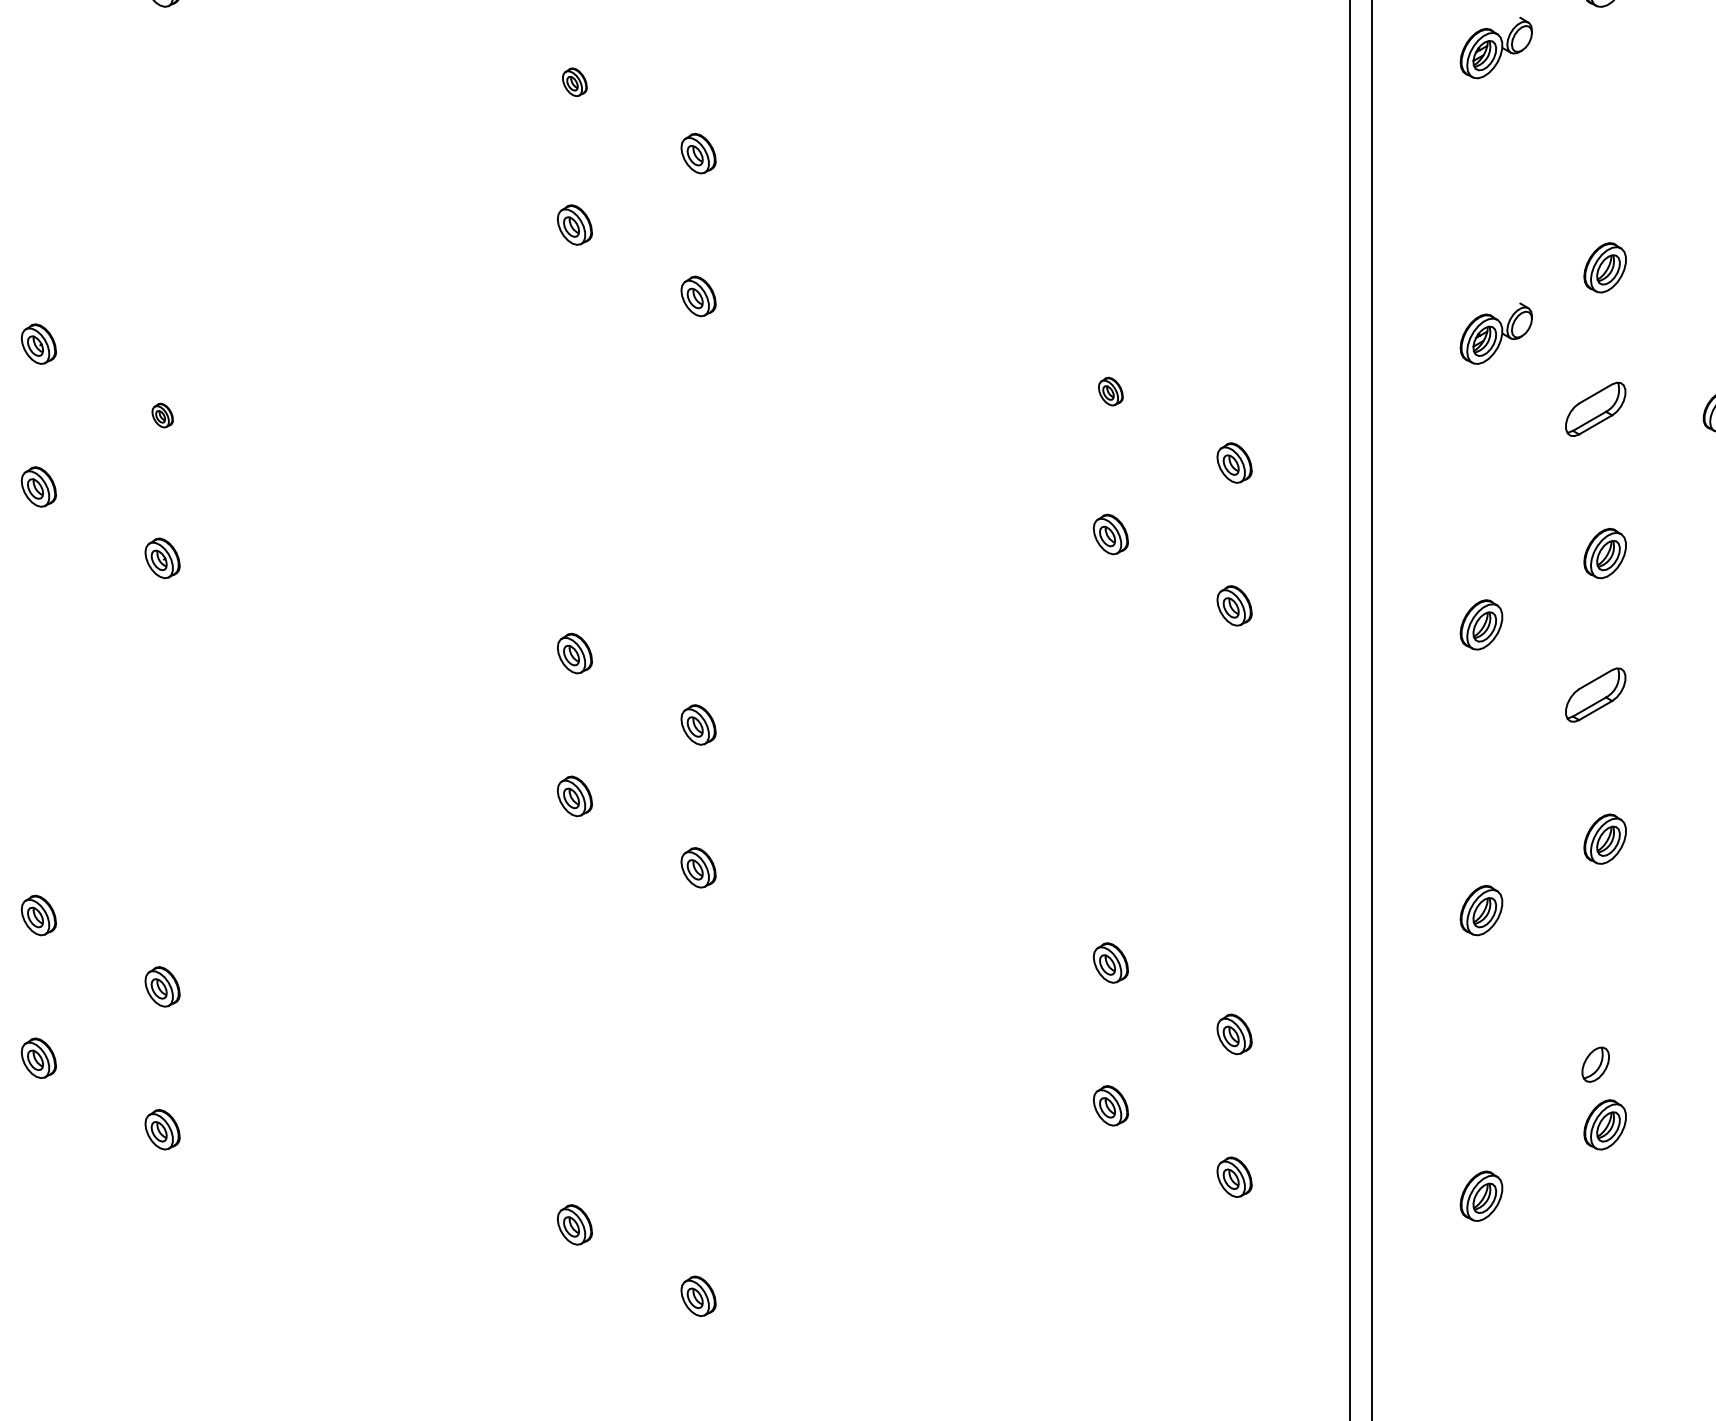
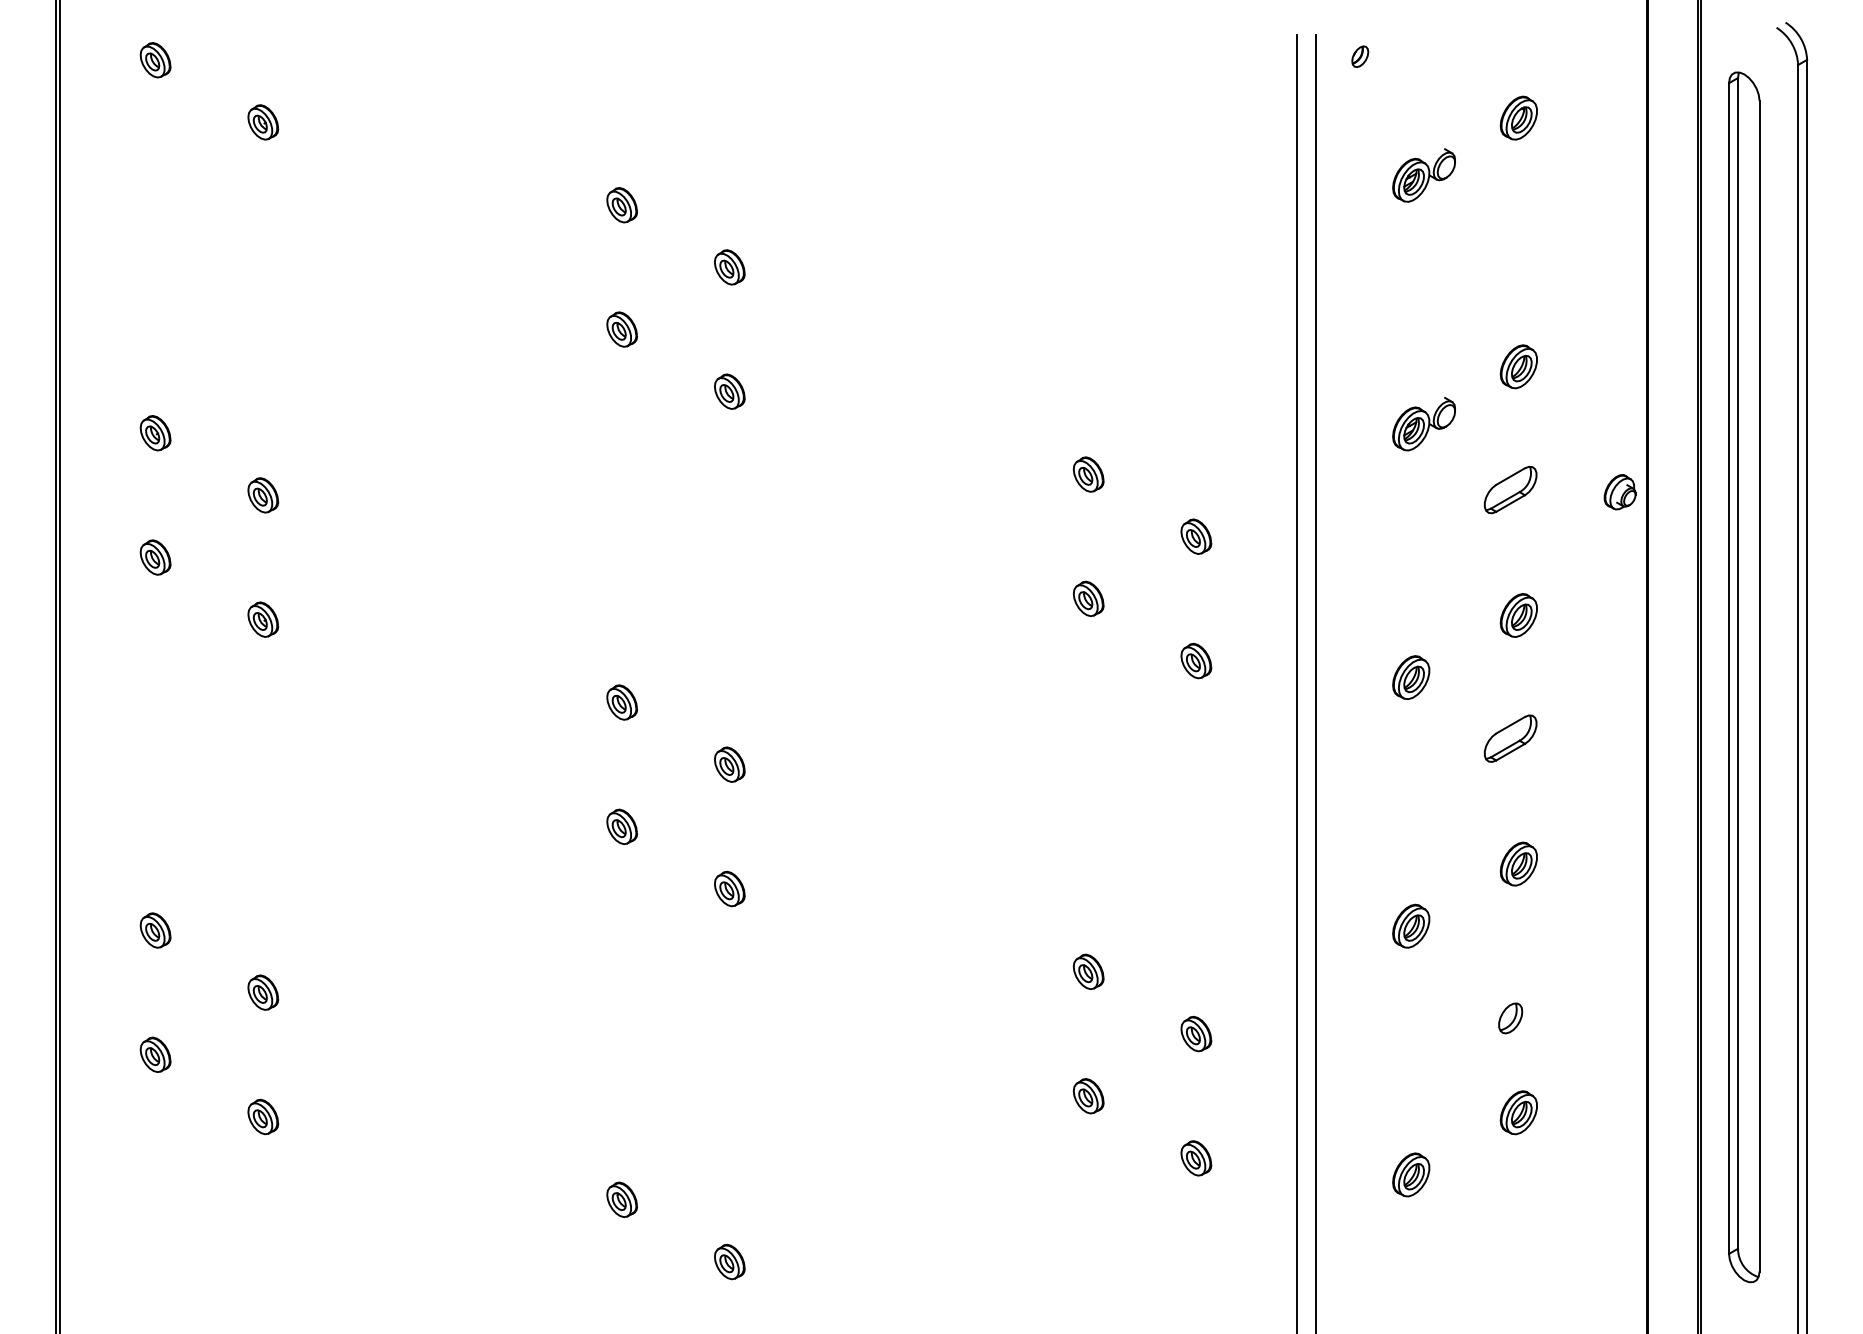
part: (574, 82) -> (621, 205), size x1.43
part: (1110, 391) -> (1088, 474), size x1.43
part: (162, 415) -> (263, 495), size x1.67
part: (1595, 1064) -> (1510, 1018), moved

